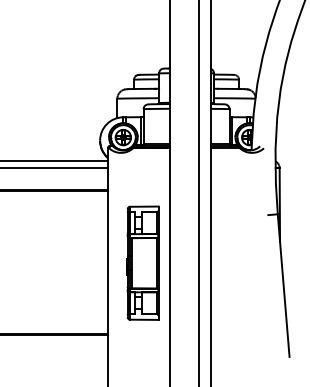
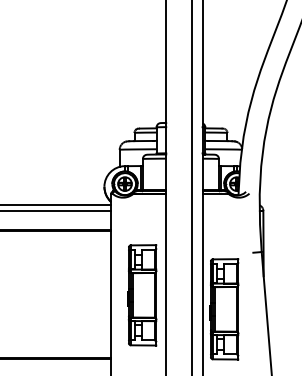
part: (235, 279) -> (224, 309), added

